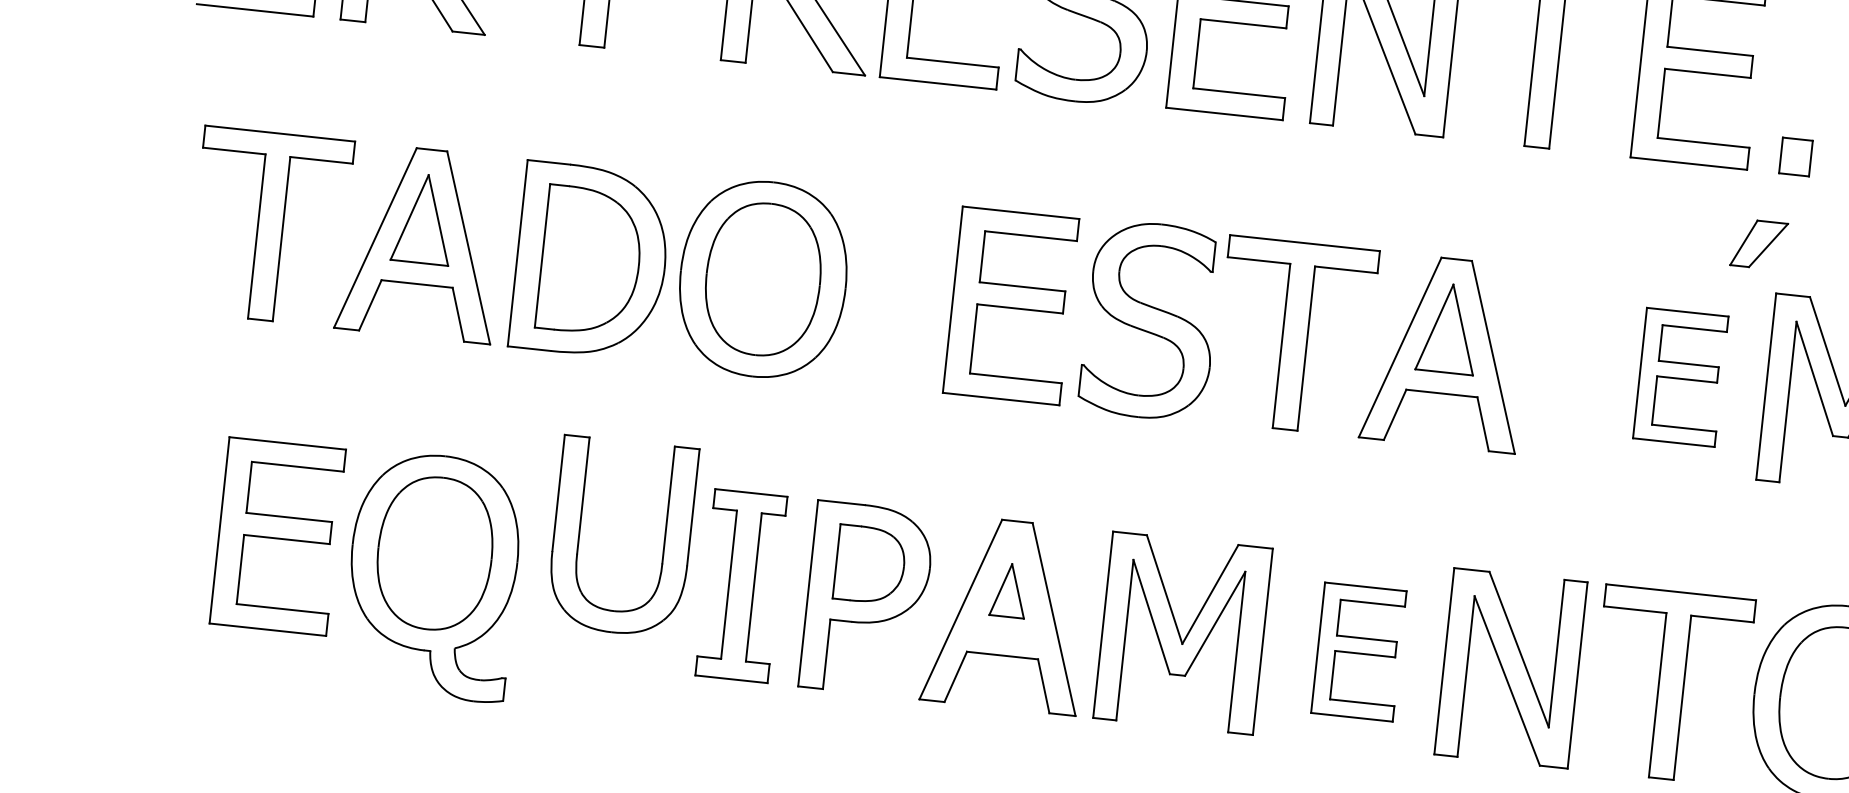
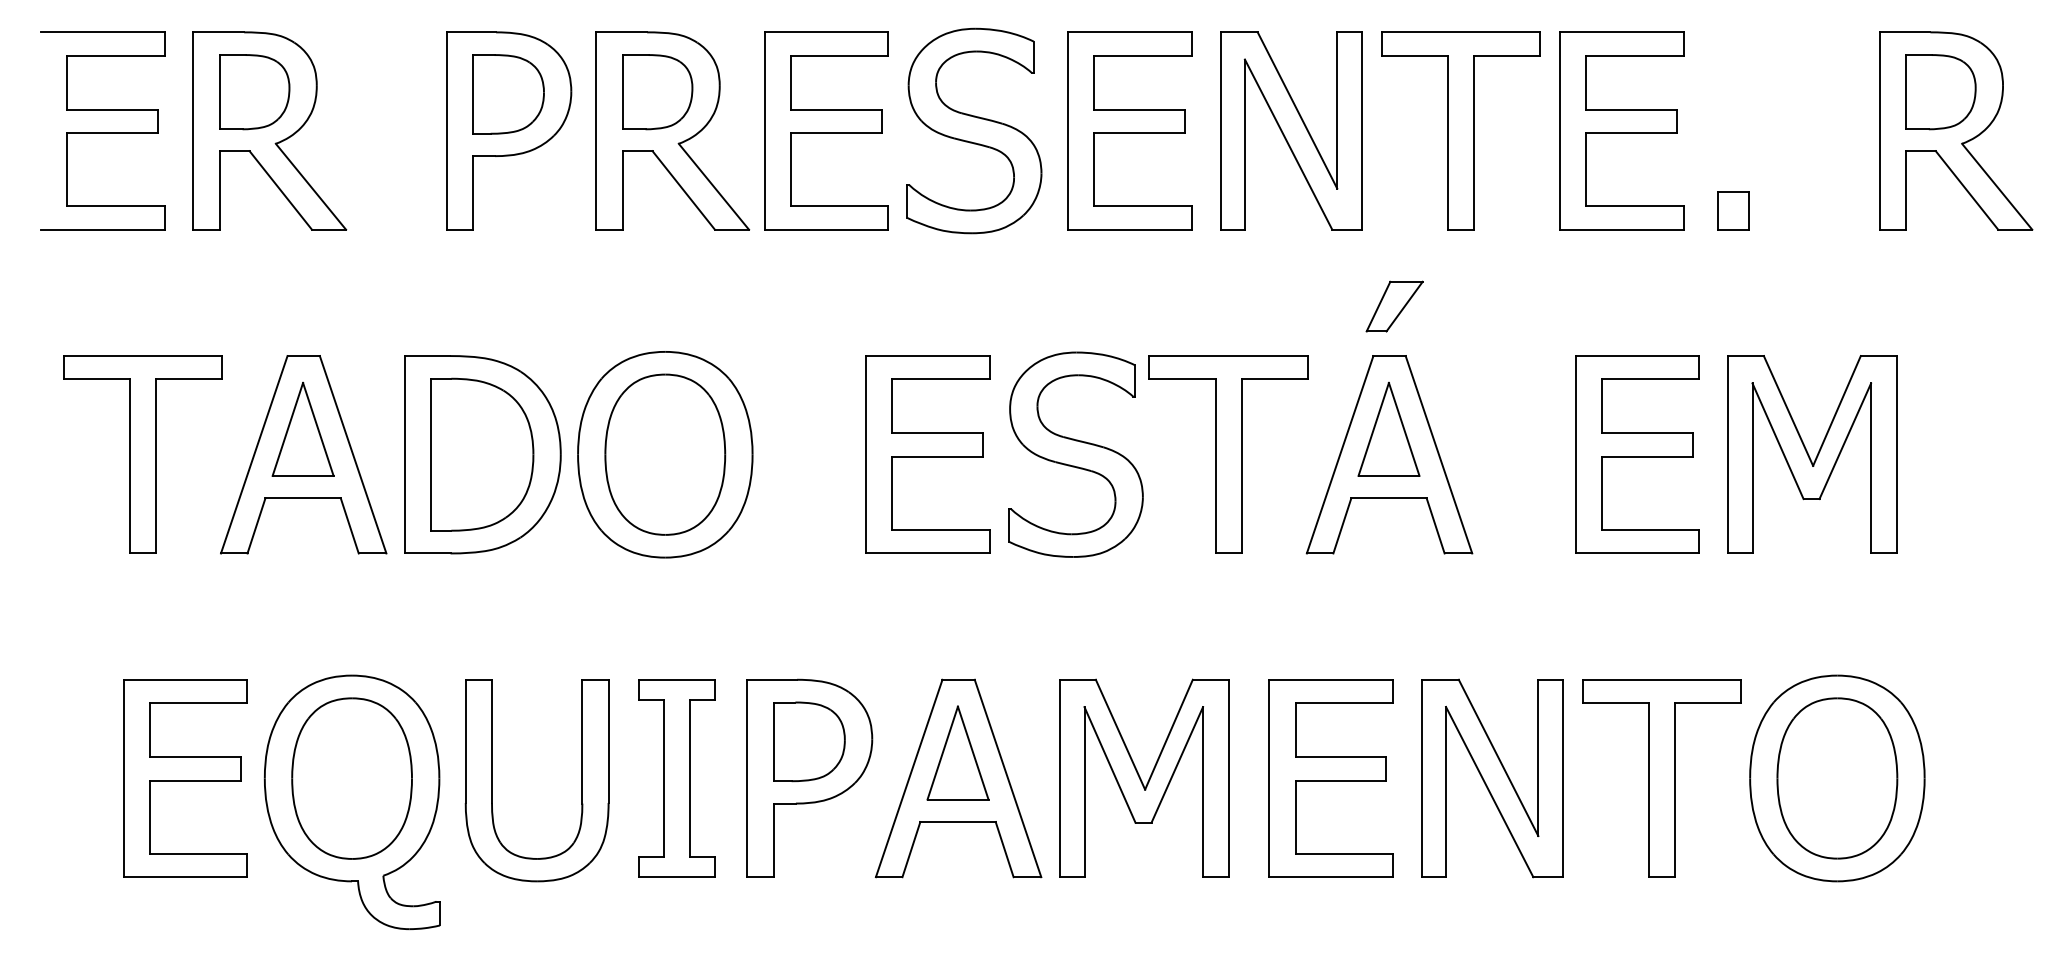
part: (1758, 244) -> (1394, 306), moved
part: (1680, 377) -> (1637, 454), size x1.43
part: (579, 532) -> (492, 780), moved
part: (1009, 589) -> (957, 752), size x1.67
part: (1358, 652) -> (1330, 778), size x1.43

